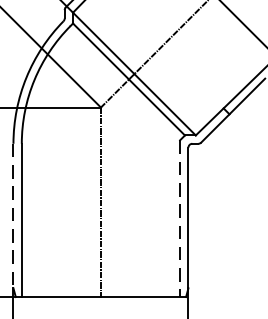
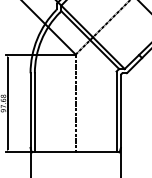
line: (13, 217) -> (30, 111), dashed -> solid
line: (179, 219) -> (116, 112), dashed -> solid

